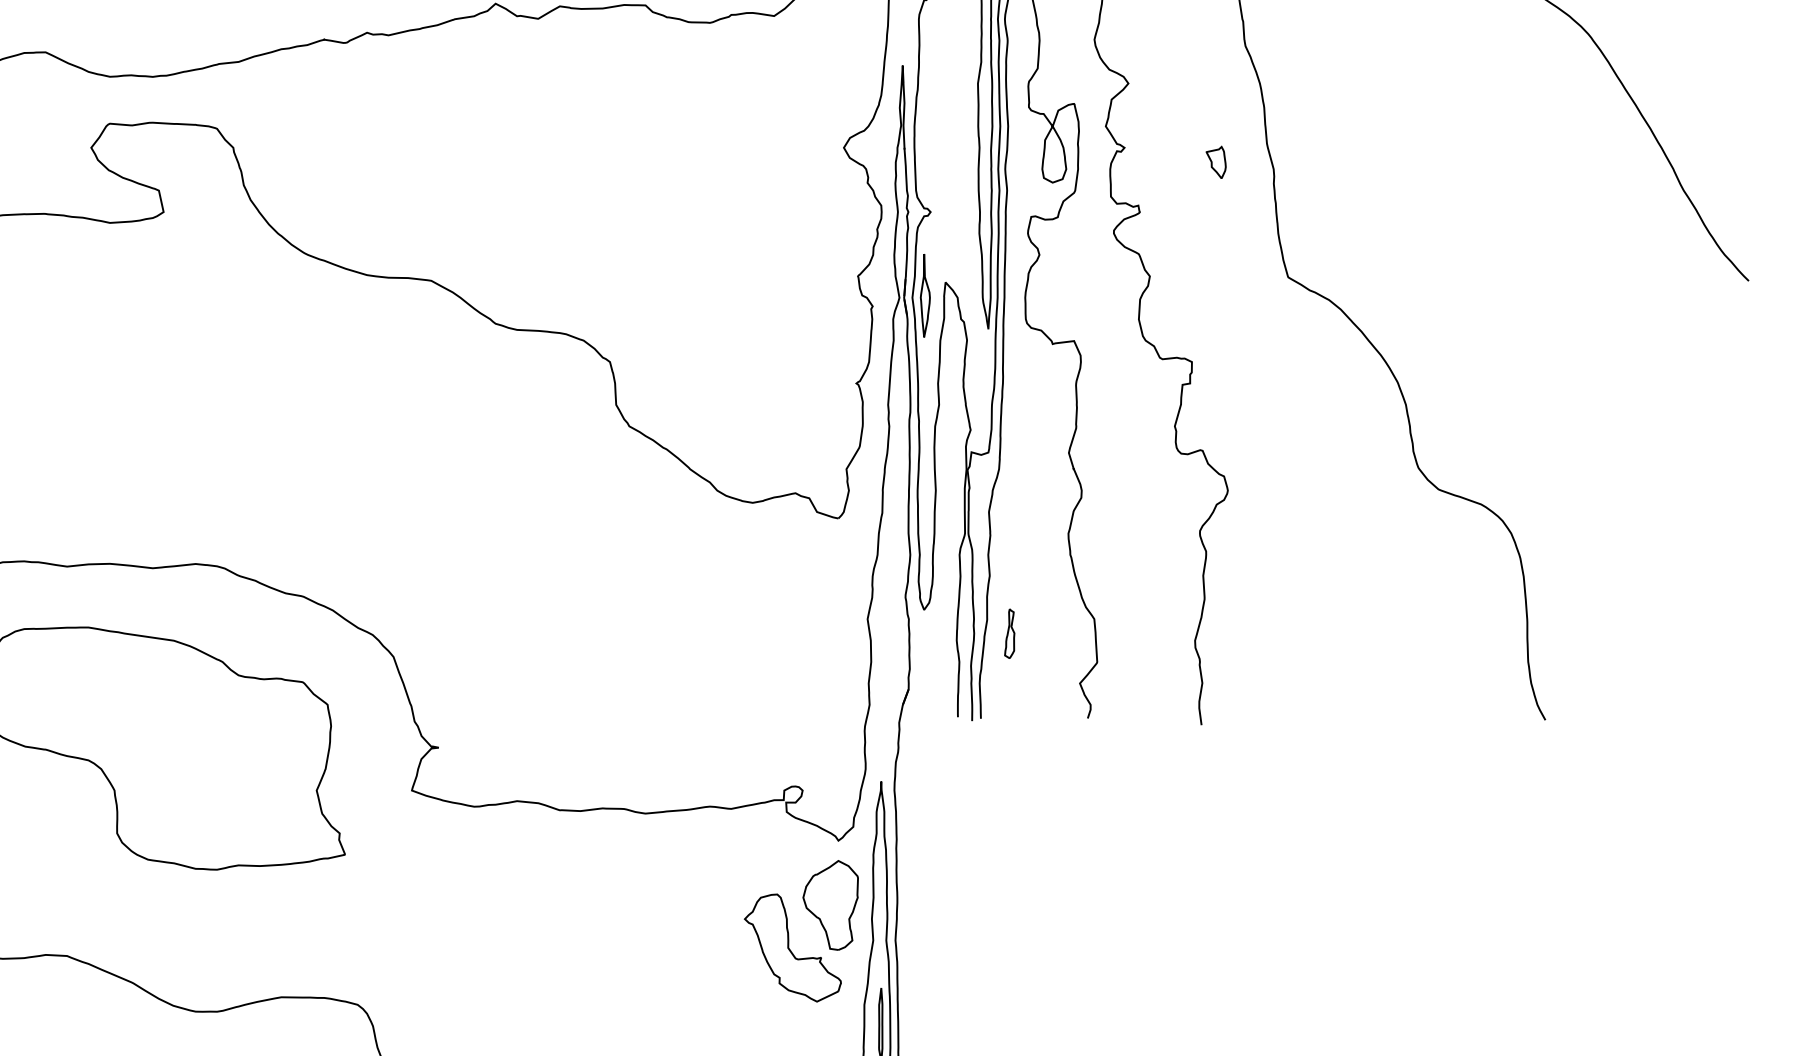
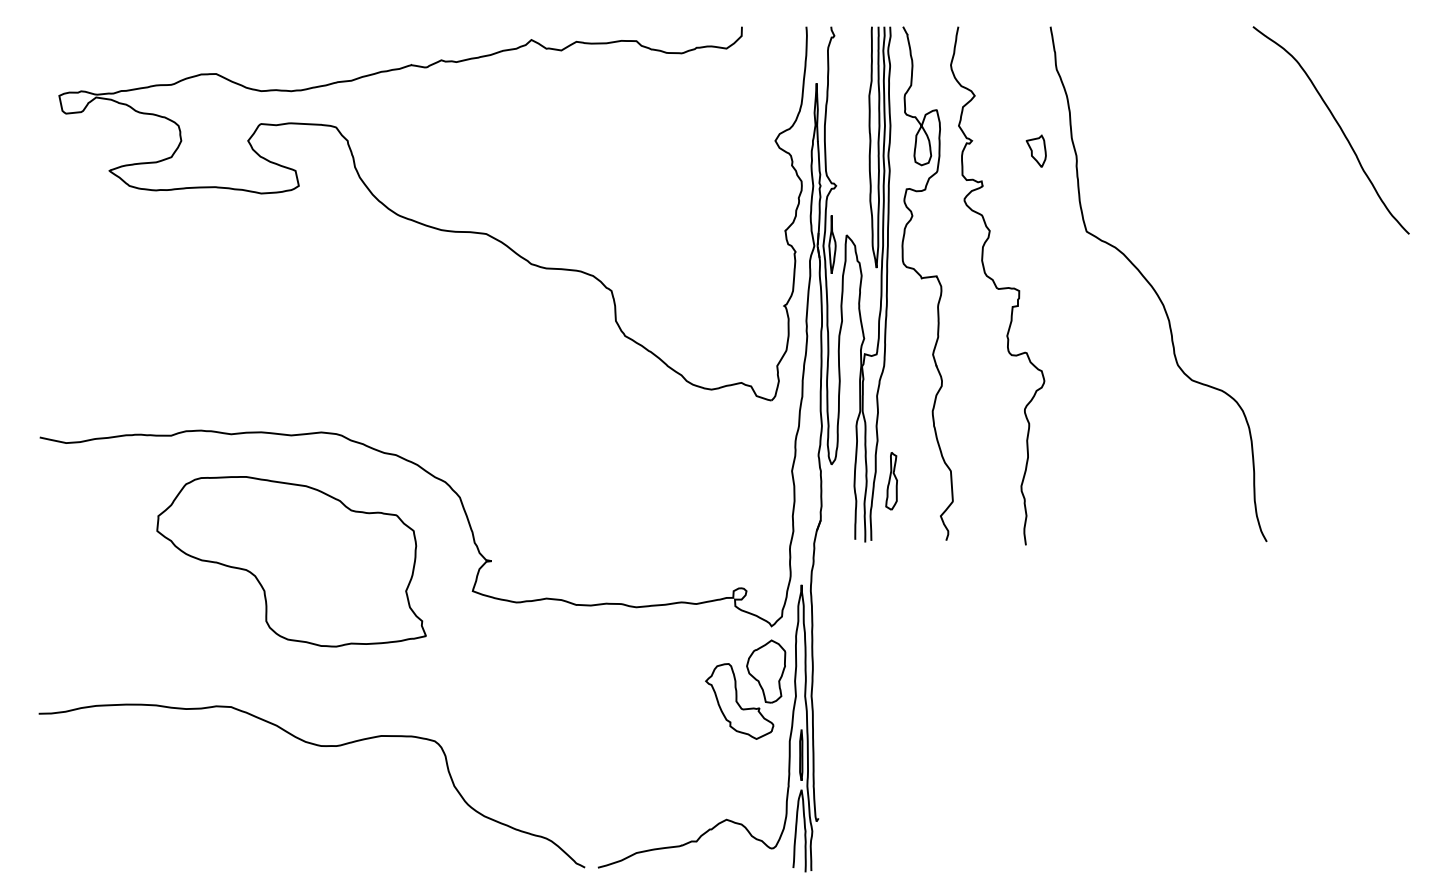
part: (1215, 161) -> (1035, 150), size x1.43
part: (1009, 634) -> (891, 481), size x1.67

